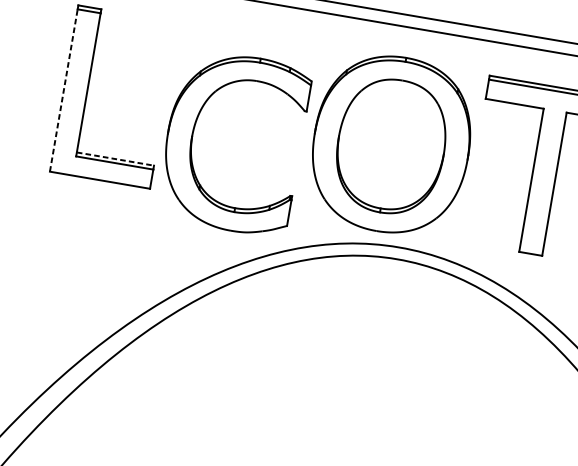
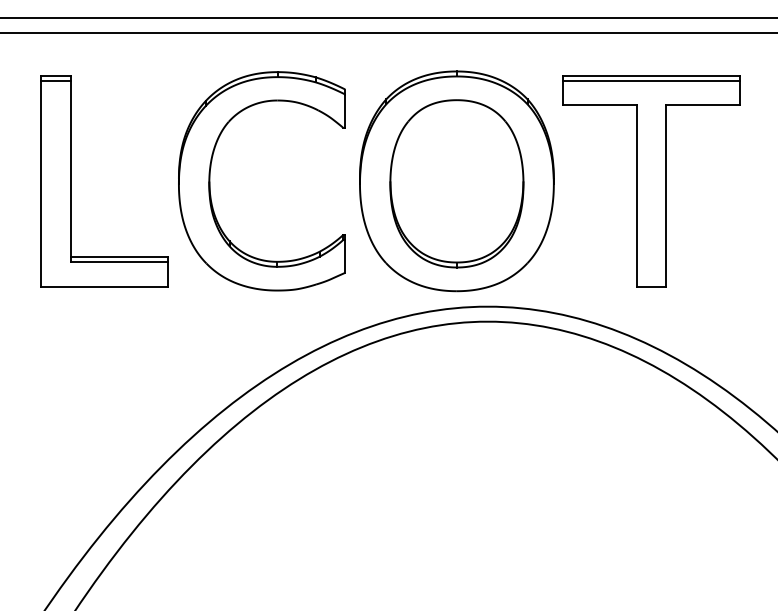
line: (63, 90) -> (41, 183), dashed -> solid
part: (193, 135) -> (210, 181), moved
line: (115, 159) -> (119, 257), dashed -> solid

